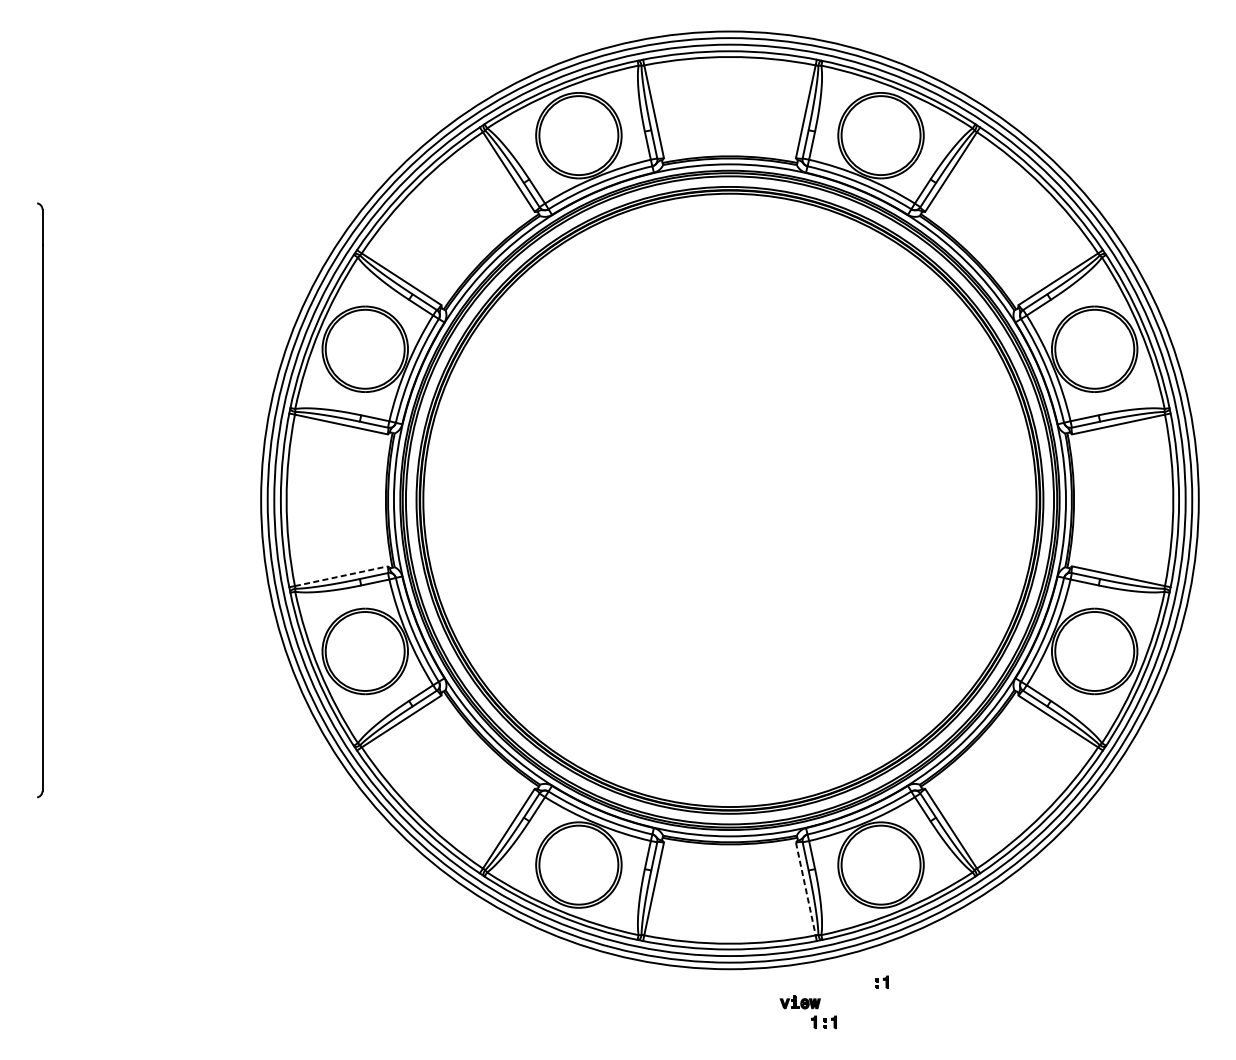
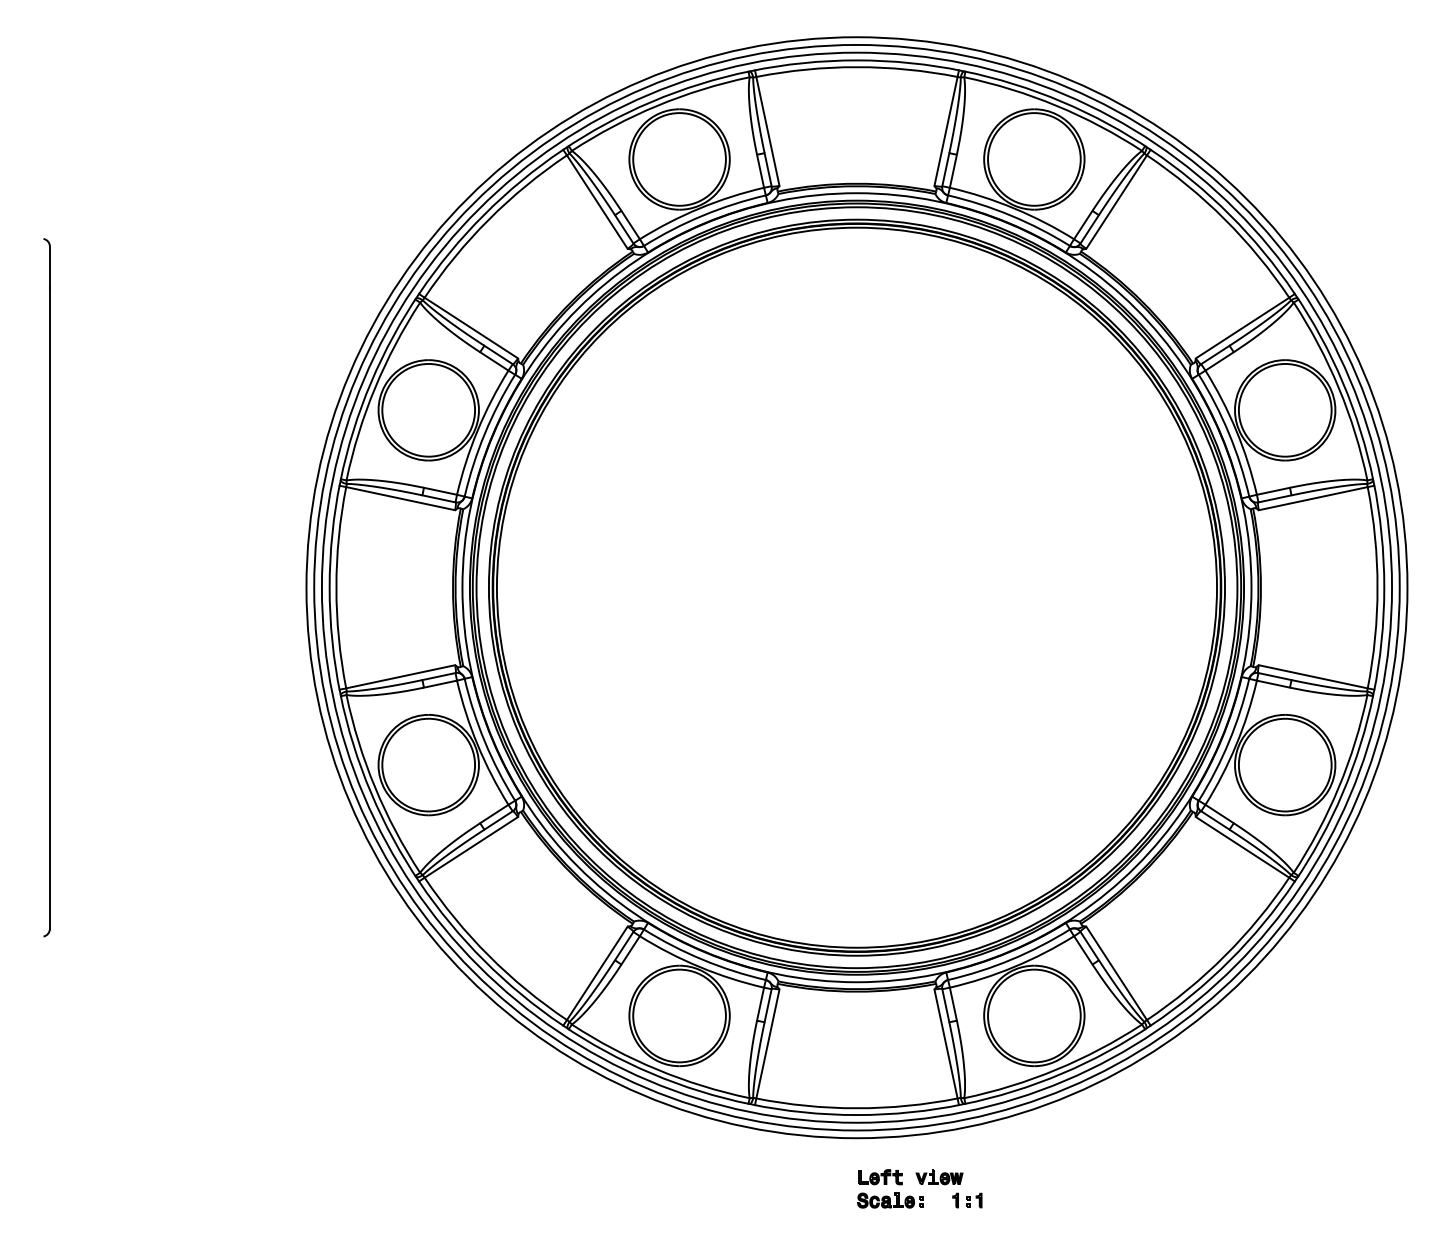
line: (341, 575) -> (400, 676), dashed -> solid
line: (806, 888) -> (946, 1043), dashed -> solid
part: (882, 982) -> (1035, 1153), removed
part: (758, 1012) -> (890, 1188), added

